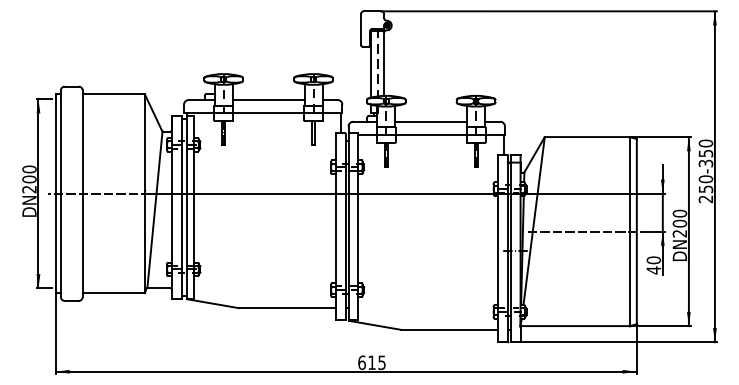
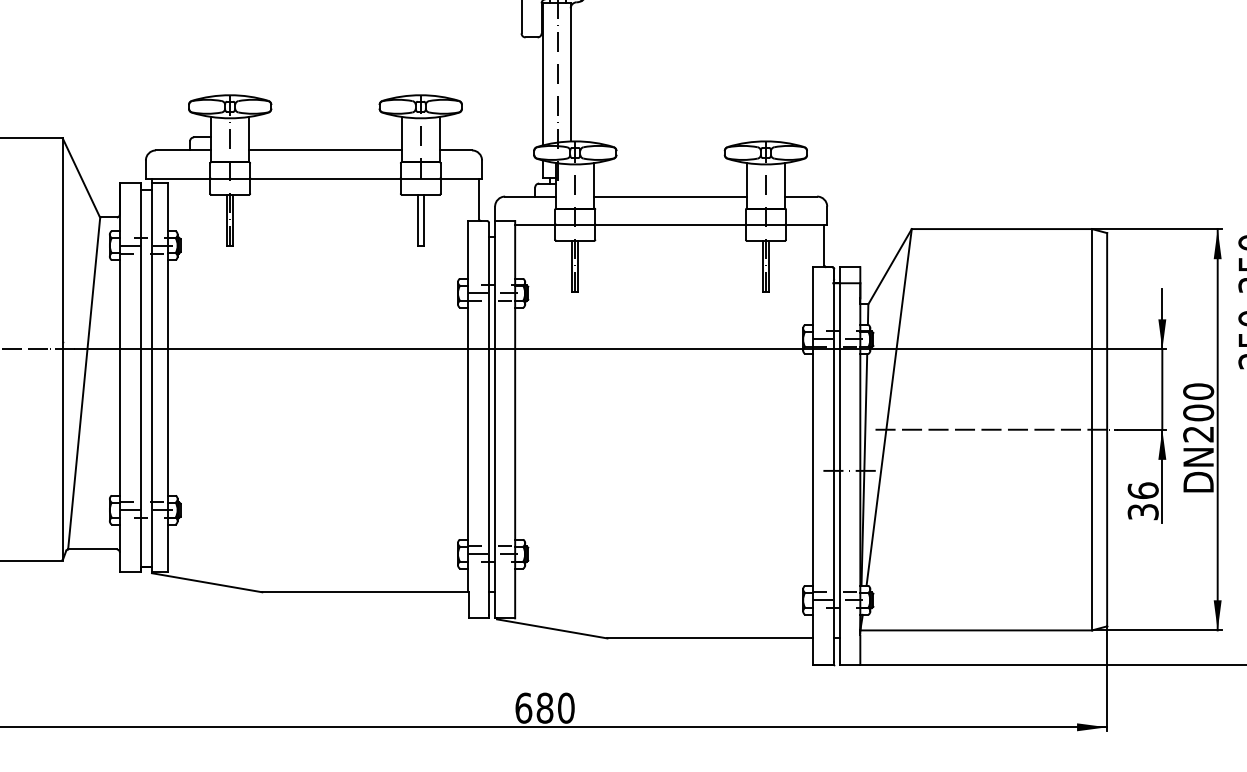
text: (653, 265) -> (1142, 501), 40 -> 36
text: (376, 362) -> (554, 707), 615 -> 680

